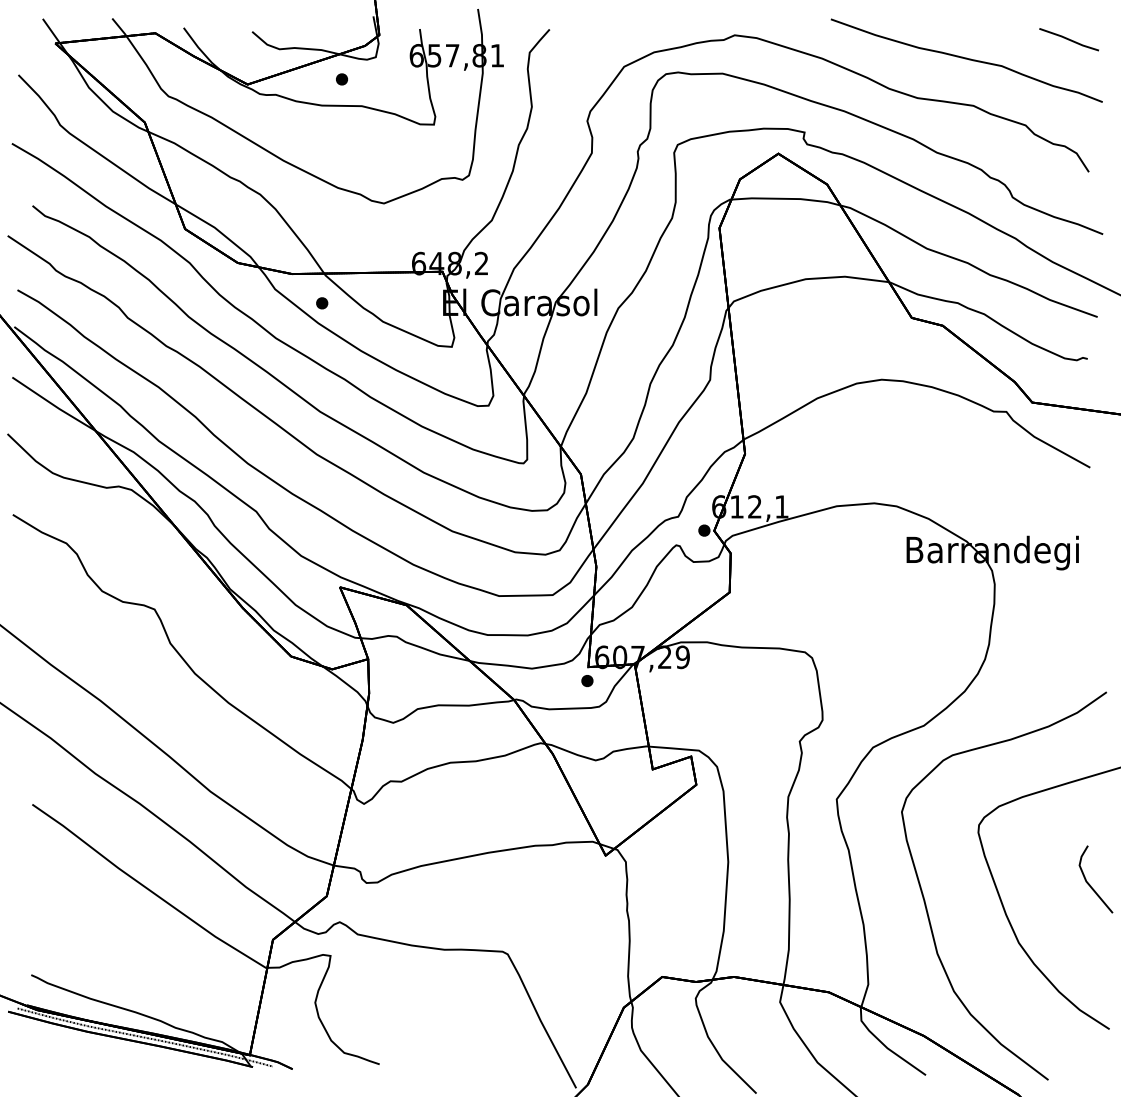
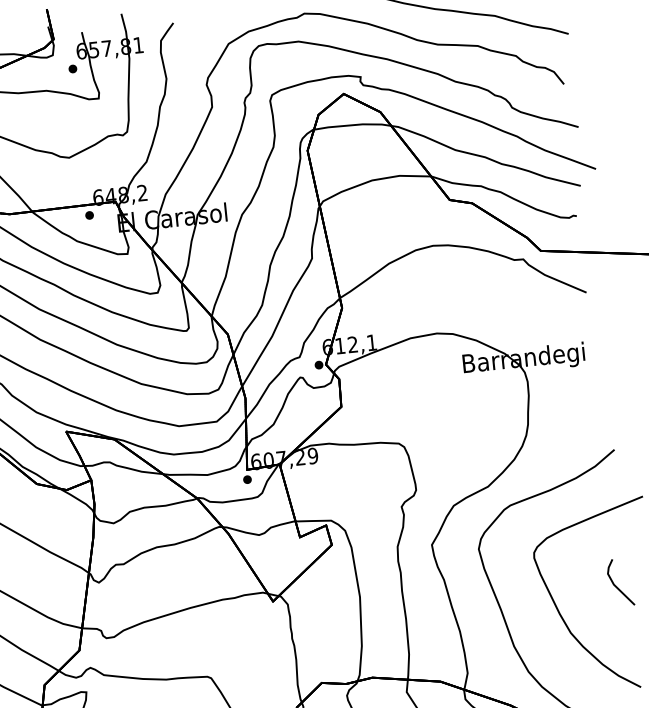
part: (341, 79) -> (72, 69), moved
part: (322, 303) -> (89, 215), moved

